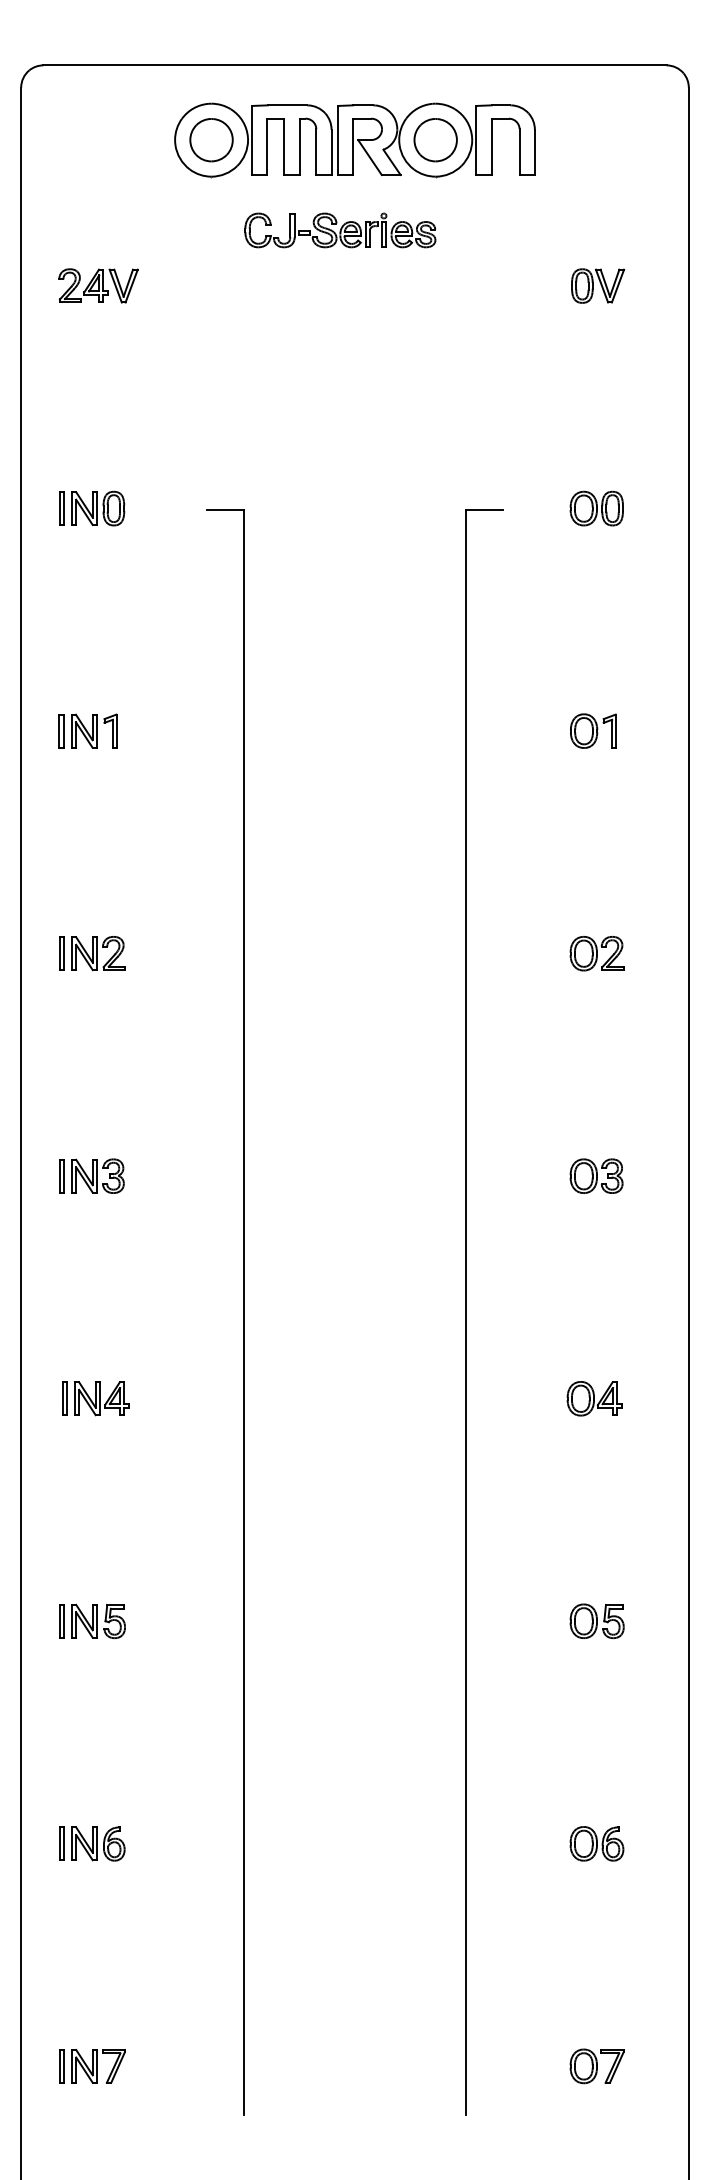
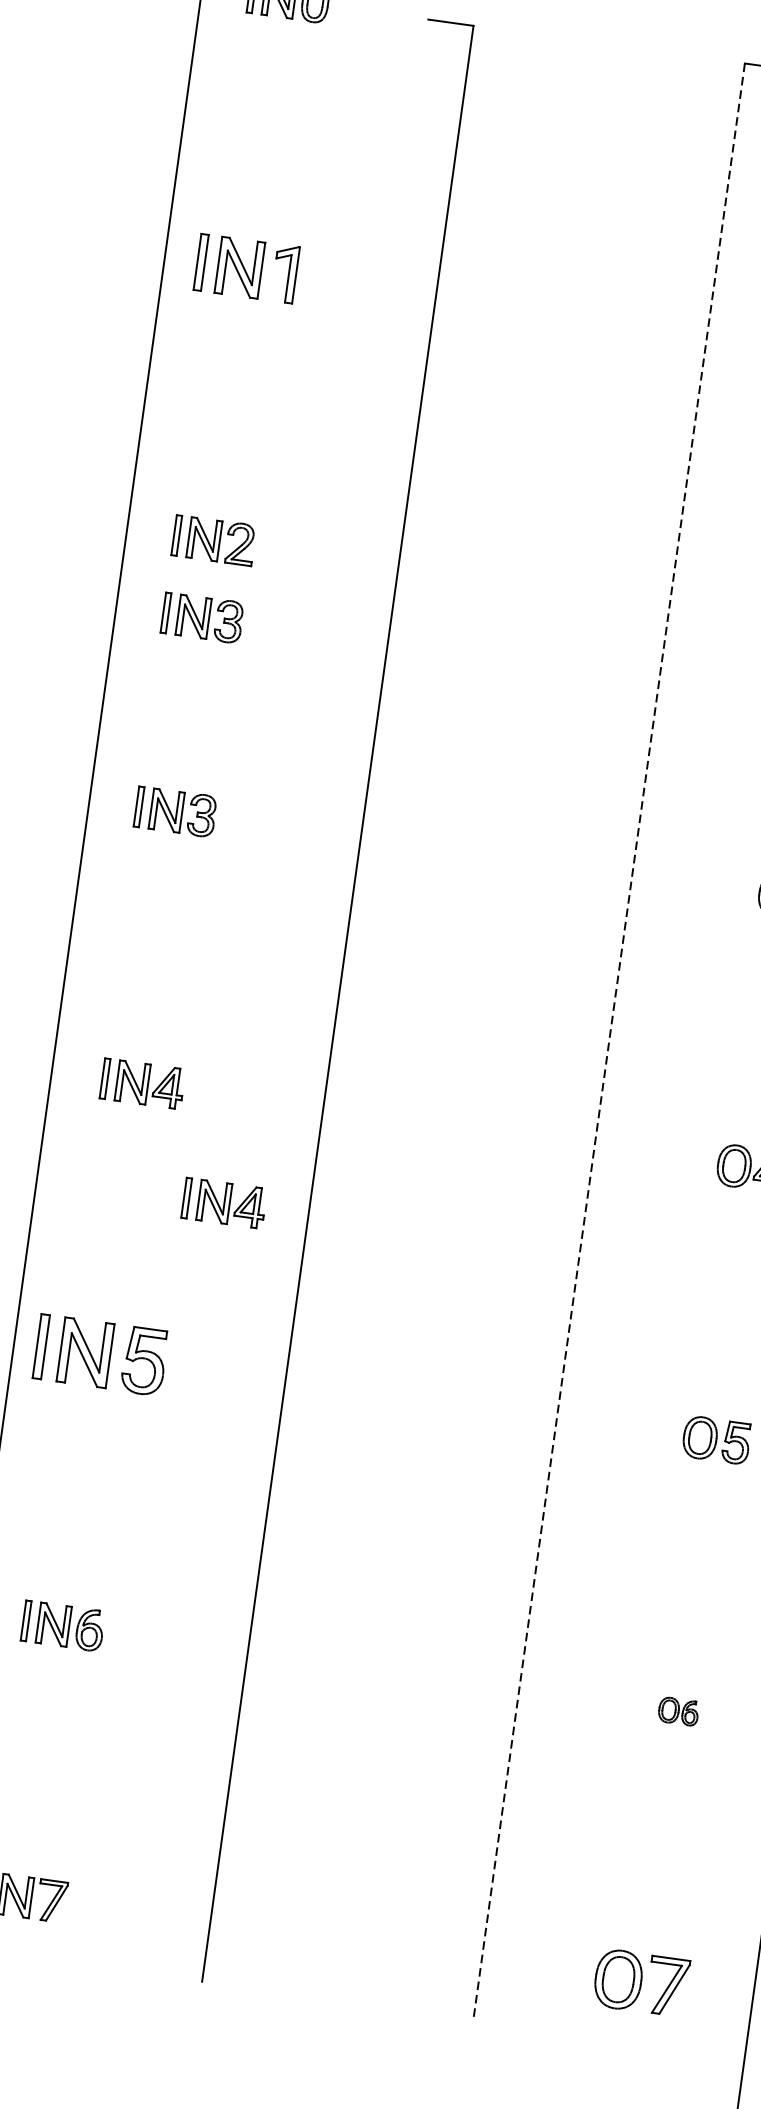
part: (87, 730) -> (245, 267), size x1.4
part: (91, 1016) -> (202, 617), added
line: (466, 1313) -> (609, 1042), solid -> dashed
part: (174, 1485) -> (224, 1203), added
part: (92, 1620) -> (101, 1353), size x1.6
part: (596, 1843) -> (678, 1710), size x0.6
part: (596, 2066) -> (640, 1982), size x1.4

